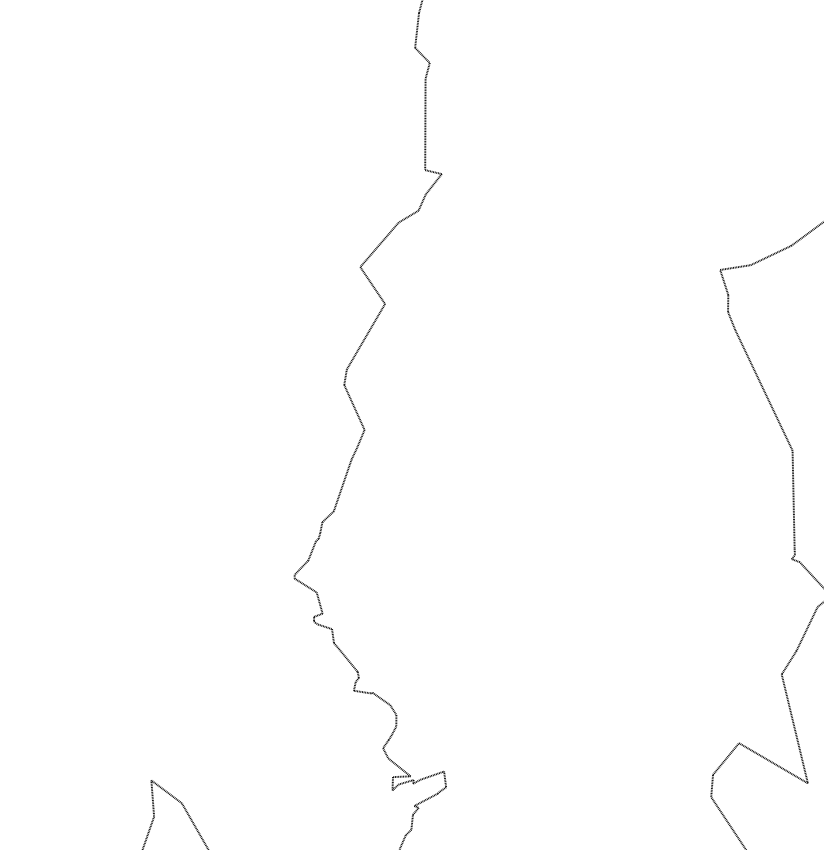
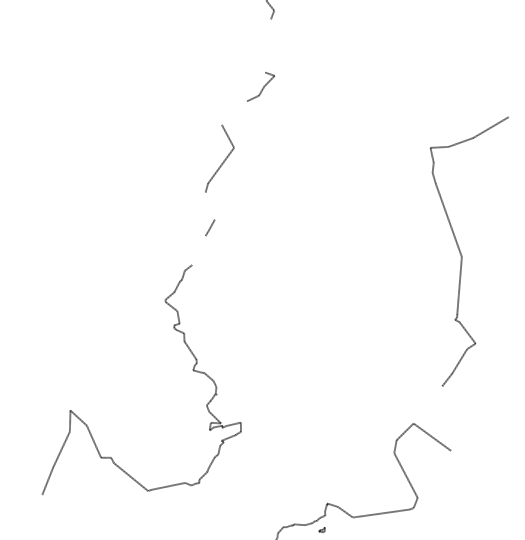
line: (424, 123) -> (267, 45), removed
line: (378, 245) -> (233, 113), removed
line: (353, 406) -> (209, 205), removed
line: (342, 485) -> (198, 250), removed
line: (794, 728) -> (446, 418), removed

